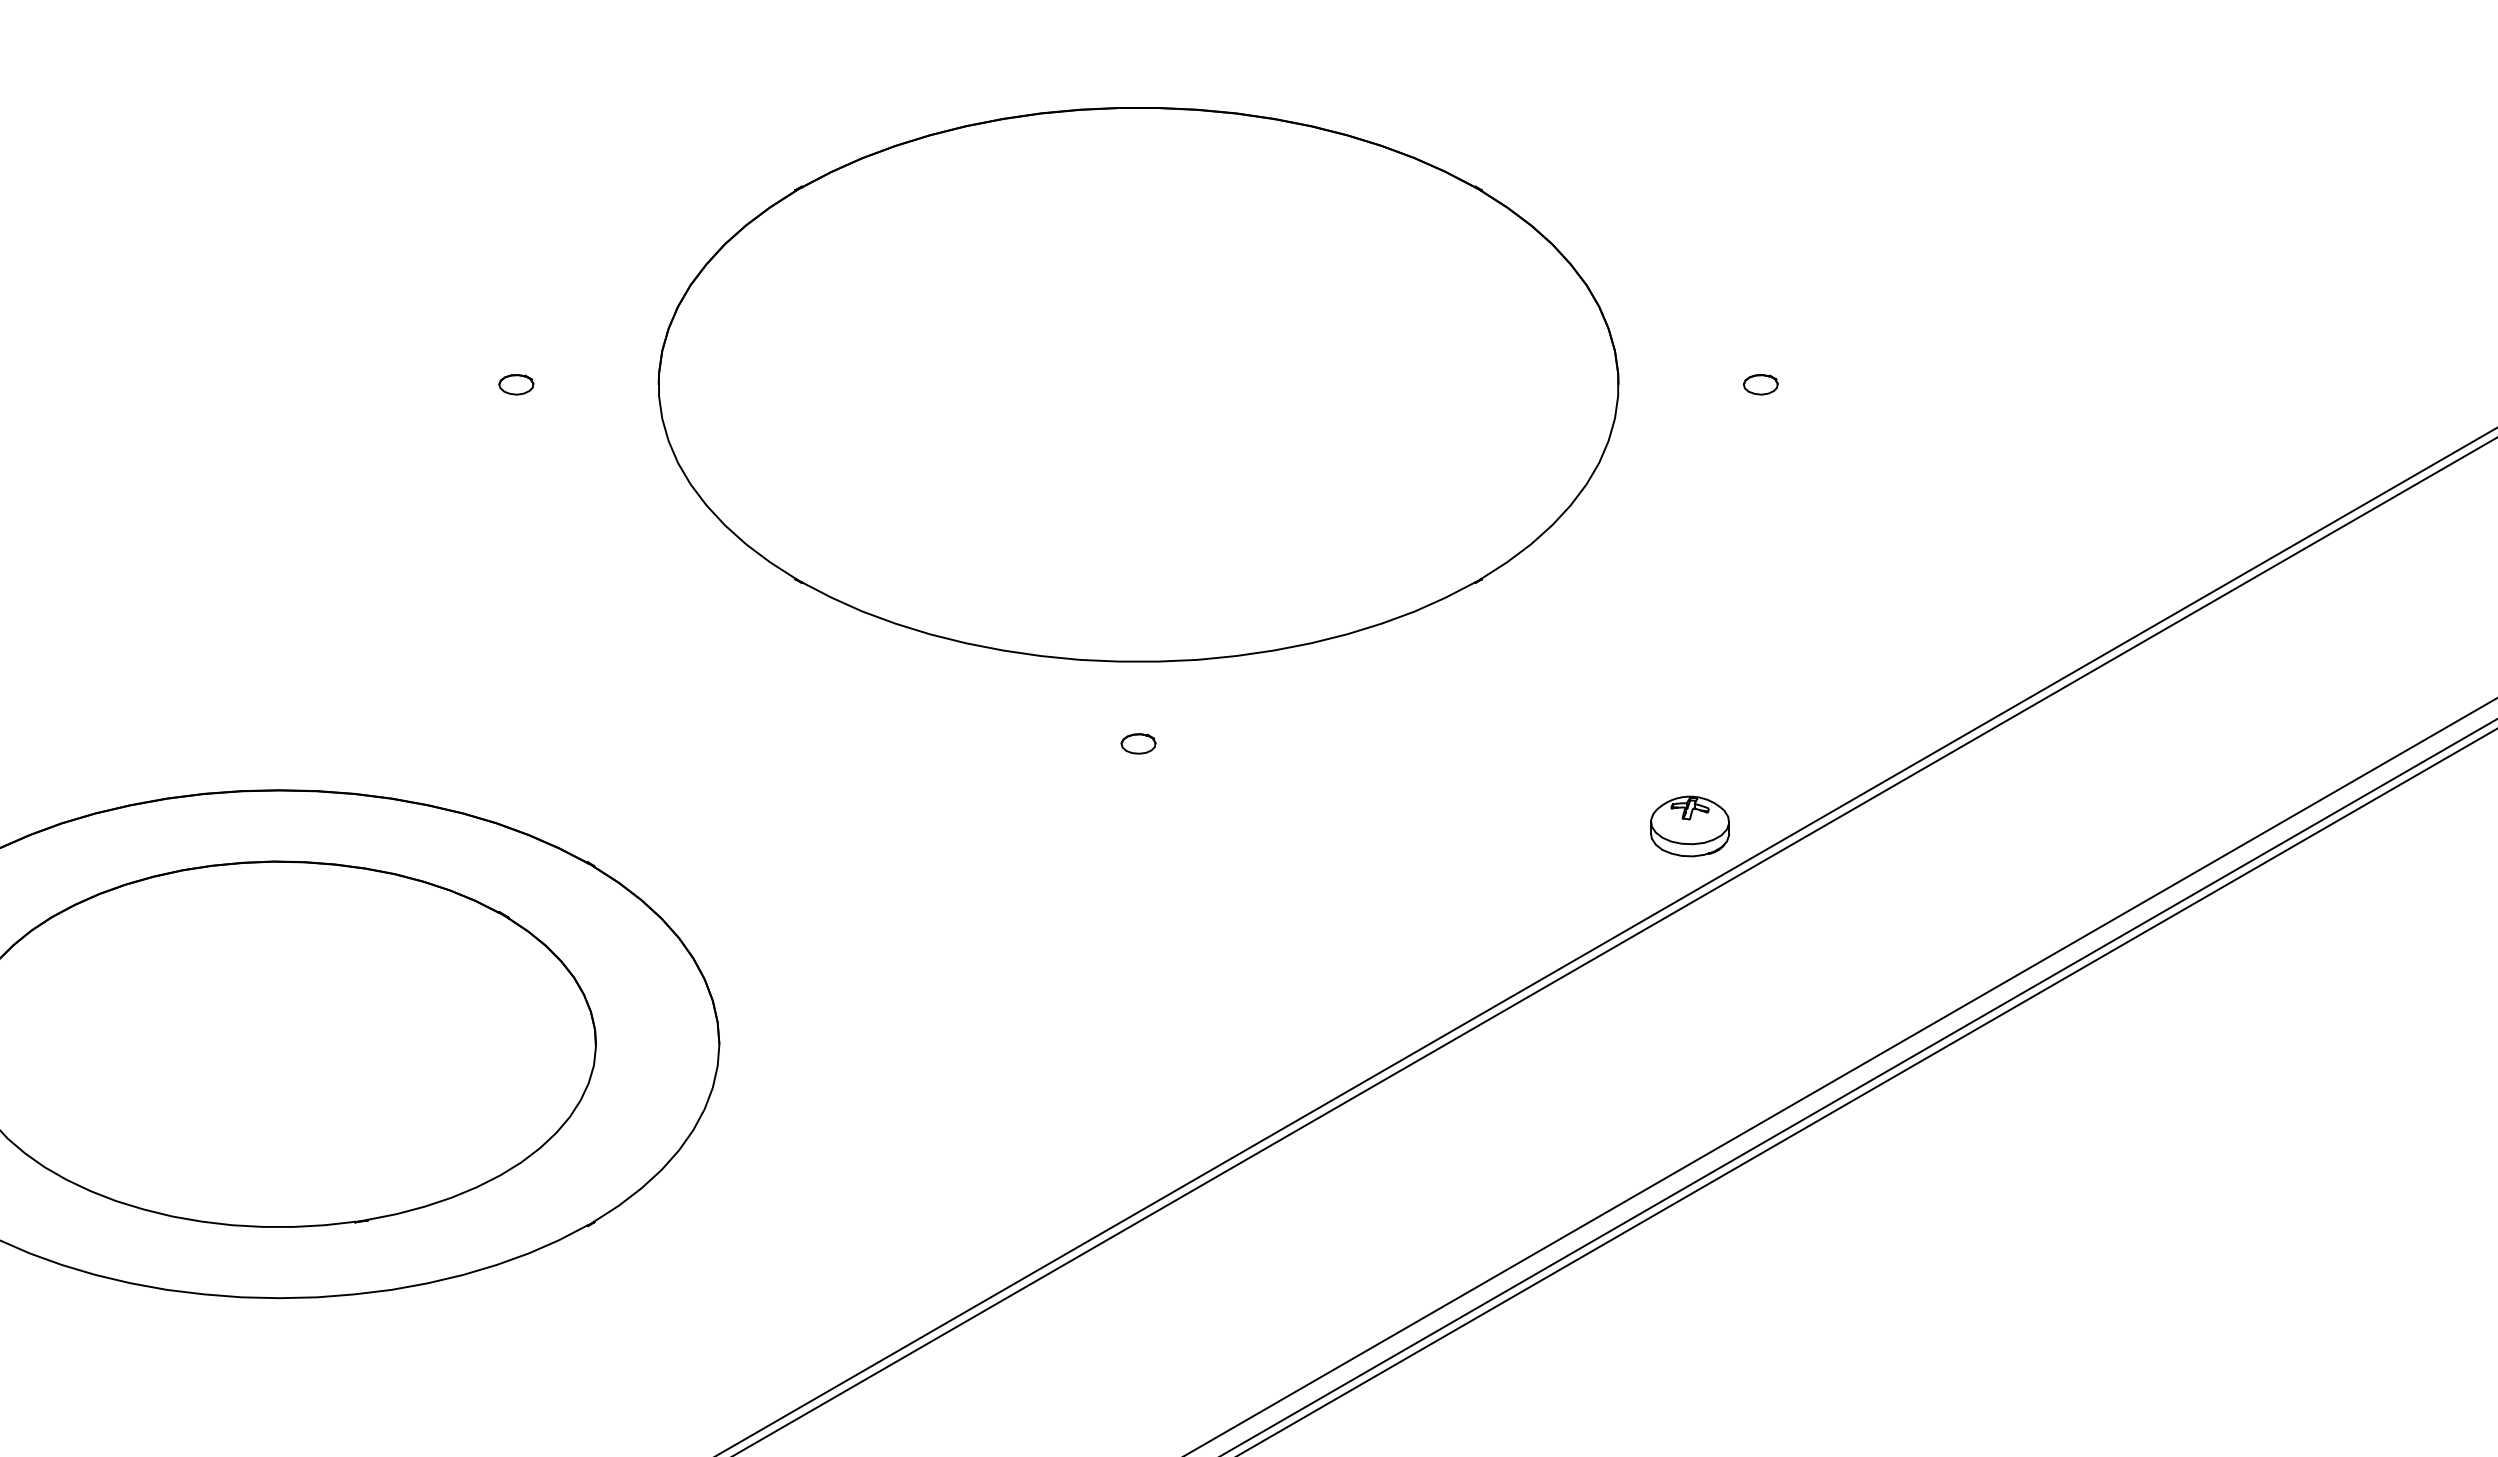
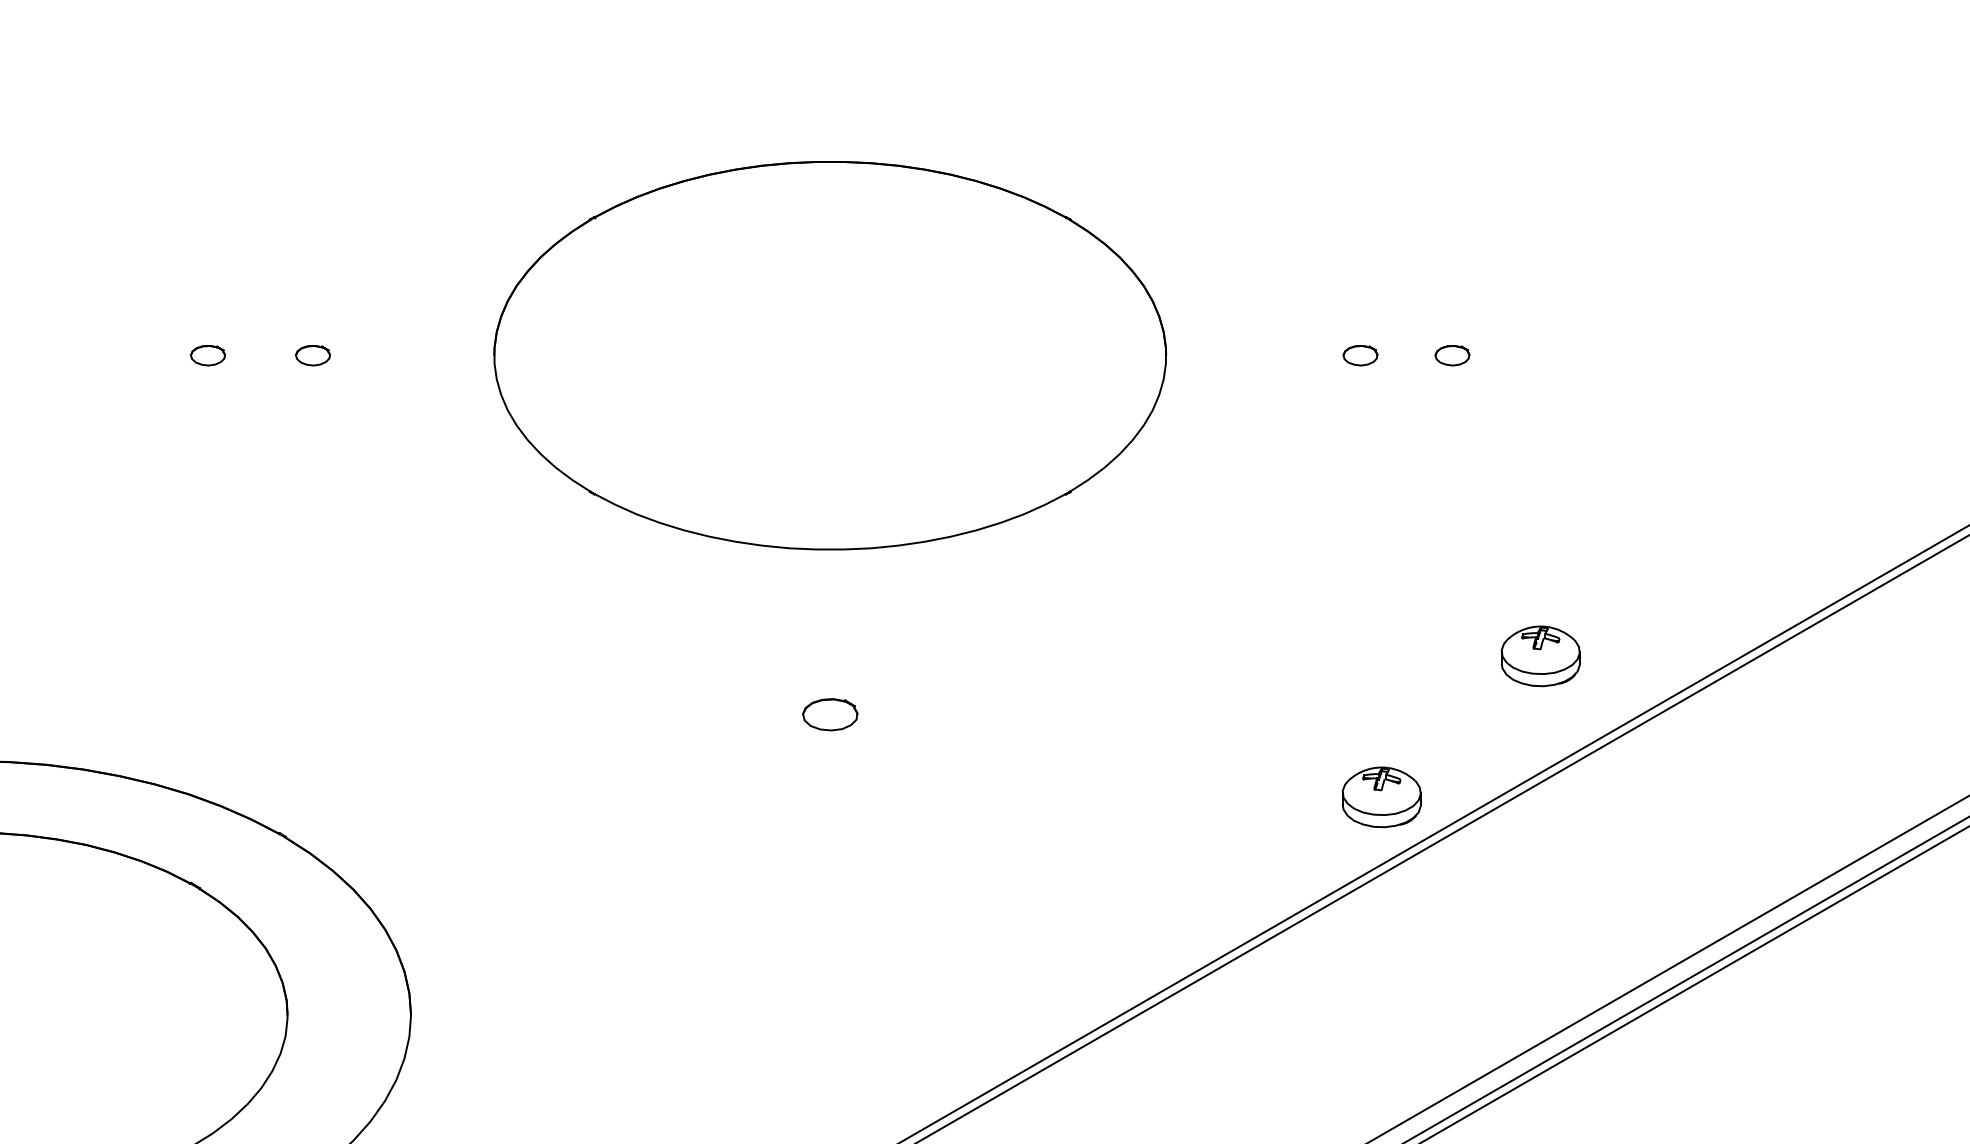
part: (621, 384) -> (313, 355), added
part: (1138, 384) -> (830, 355), size x0.7
part: (1668, 384) -> (1360, 355), added
part: (1849, 685) -> (1541, 656), added
part: (1138, 743) -> (830, 714), size x1.6

